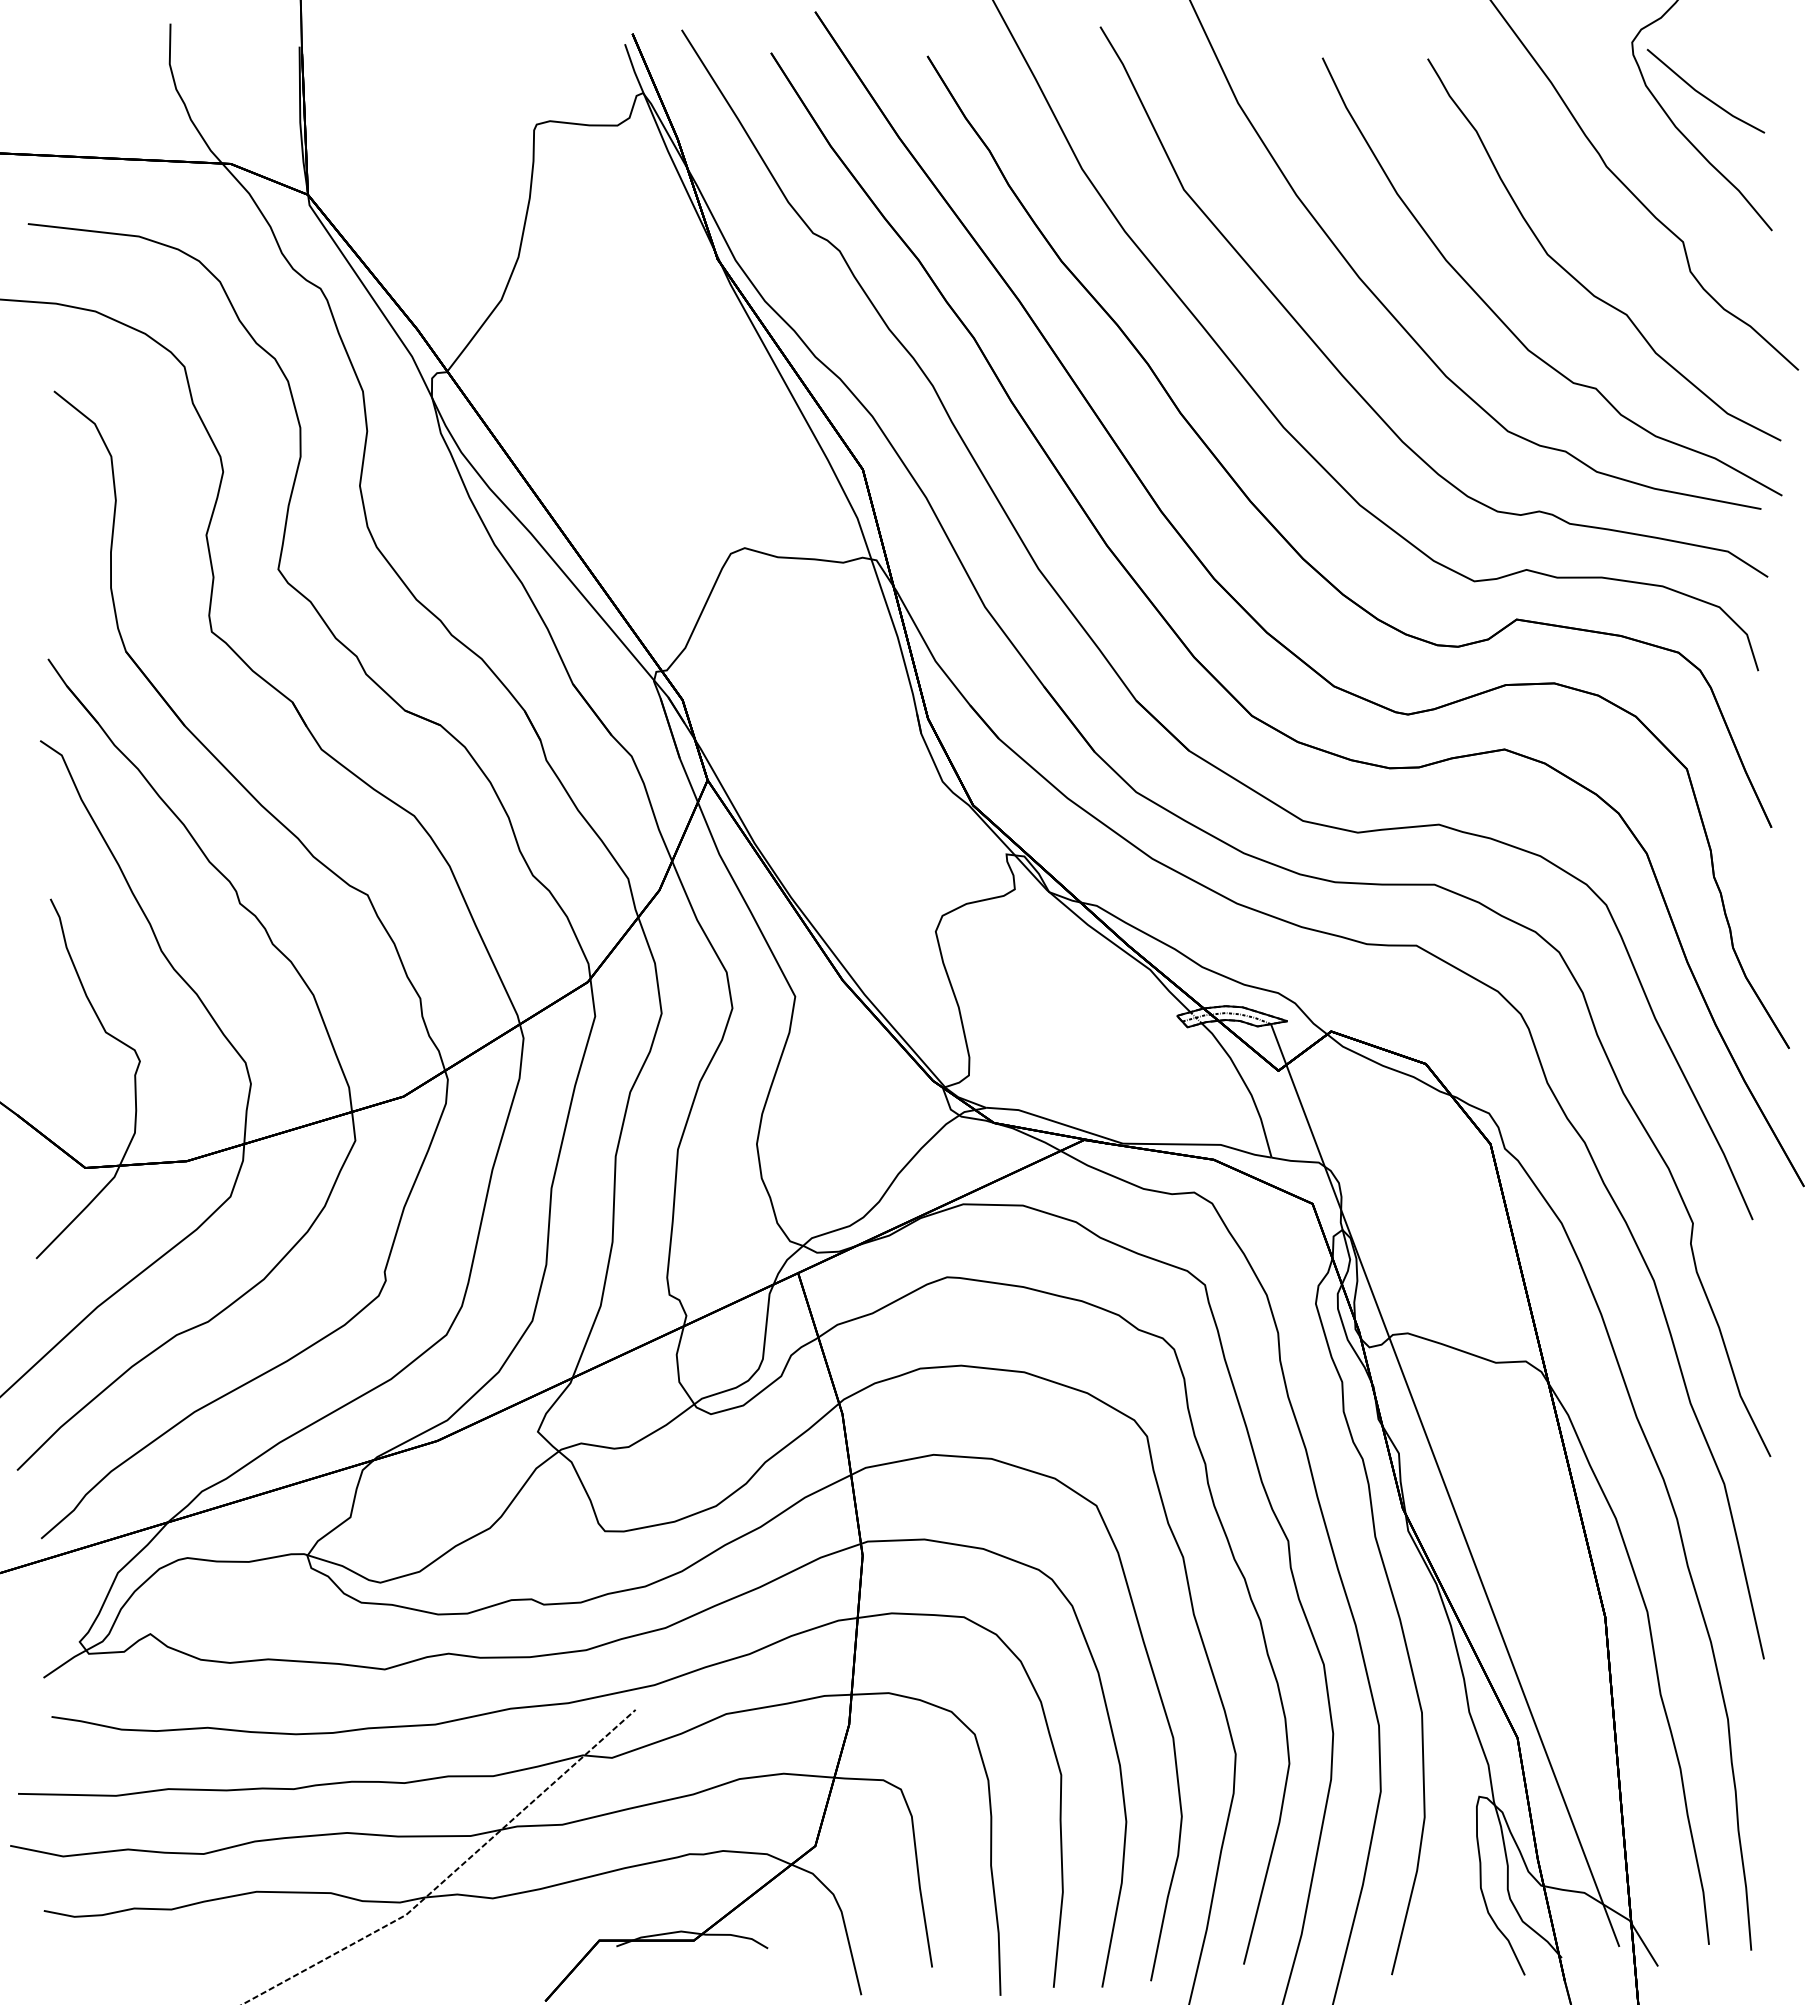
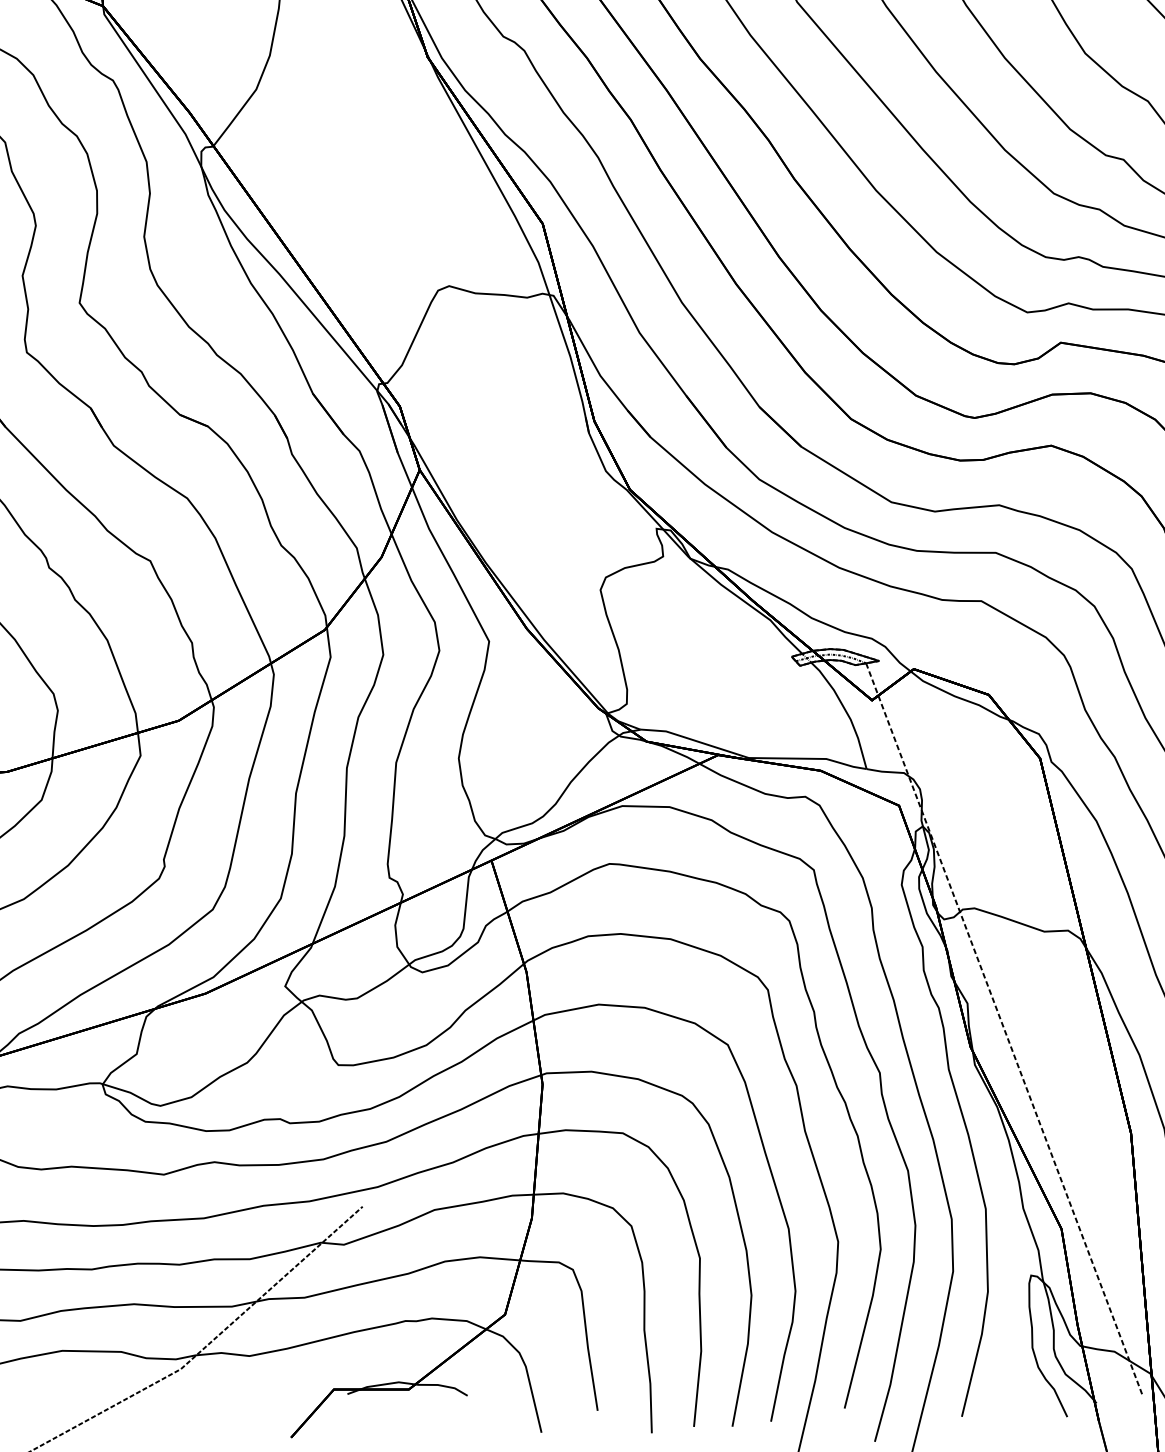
line: (1445, 1486) -> (1004, 1029), solid -> dashed

